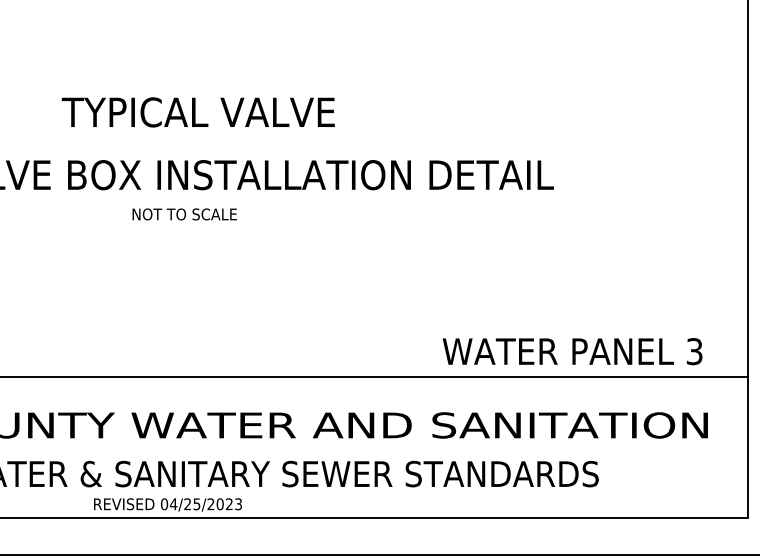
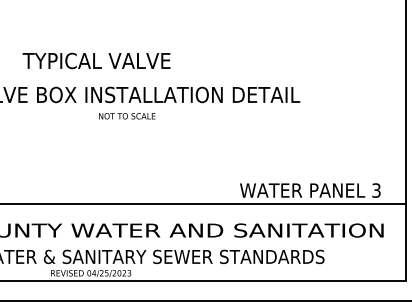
text: (198, 111) -> (96, 60), moved
text: (185, 214) -> (127, 116), moved

